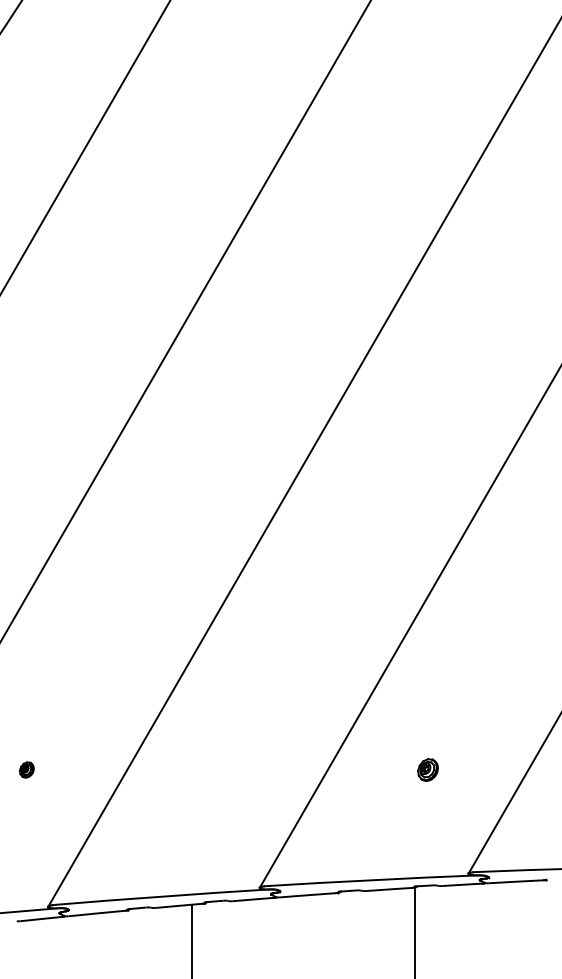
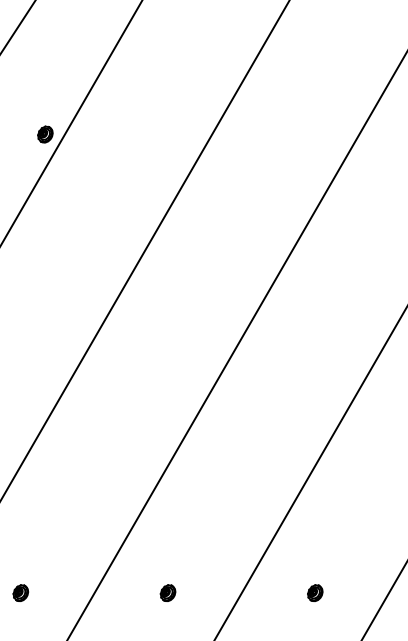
part: (60, 144) -> (45, 134), added
part: (26, 769) -> (20, 592), size x1.43
part: (227, 769) -> (168, 592), added

